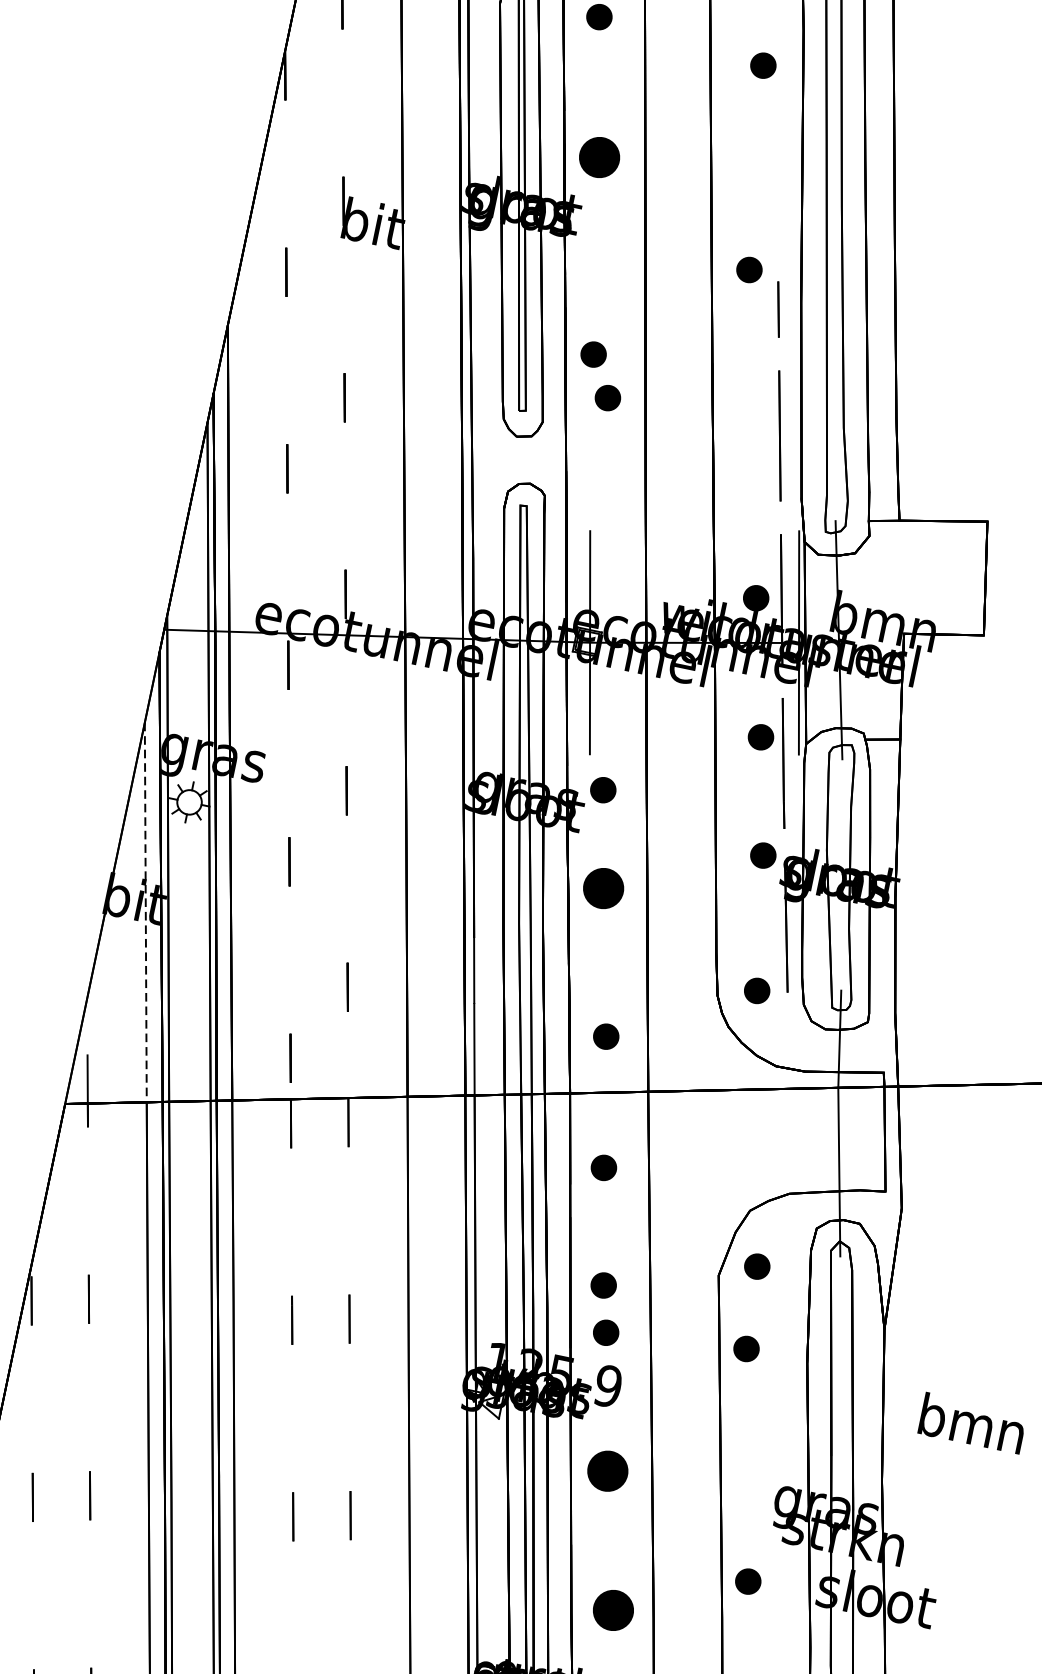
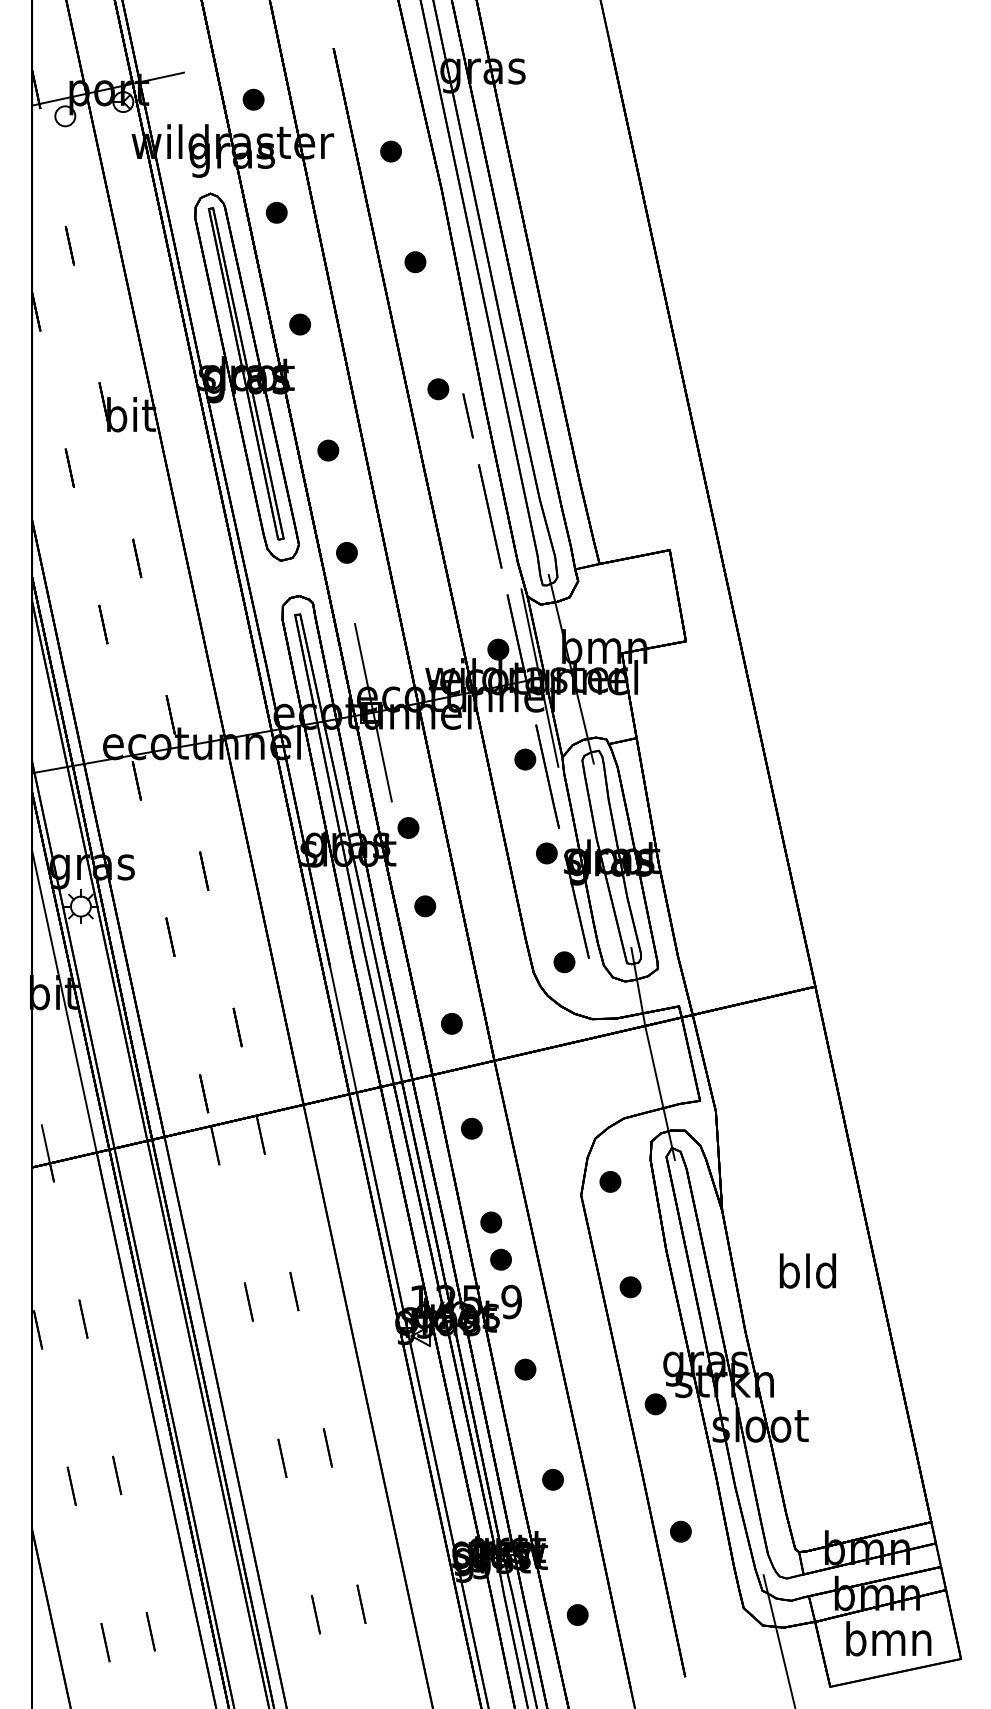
part: (763, 66) -> (415, 262), moved
part: (598, 157) -> (299, 324), size x0.62
part: (593, 354) -> (328, 450), moved
part: (607, 397) -> (346, 552), moved
part: (604, 888) -> (425, 906), size x0.62
line: (145, 913) -> (64, 1002), dashed -> solid
part: (746, 1349) -> (630, 1287), moved
text: (972, 1422) -> (807, 1270), bmn -> bld
part: (607, 1470) -> (525, 1369), size x0.62
part: (747, 1581) -> (655, 1404), moved
part: (612, 1610) -> (552, 1479), size x0.62

